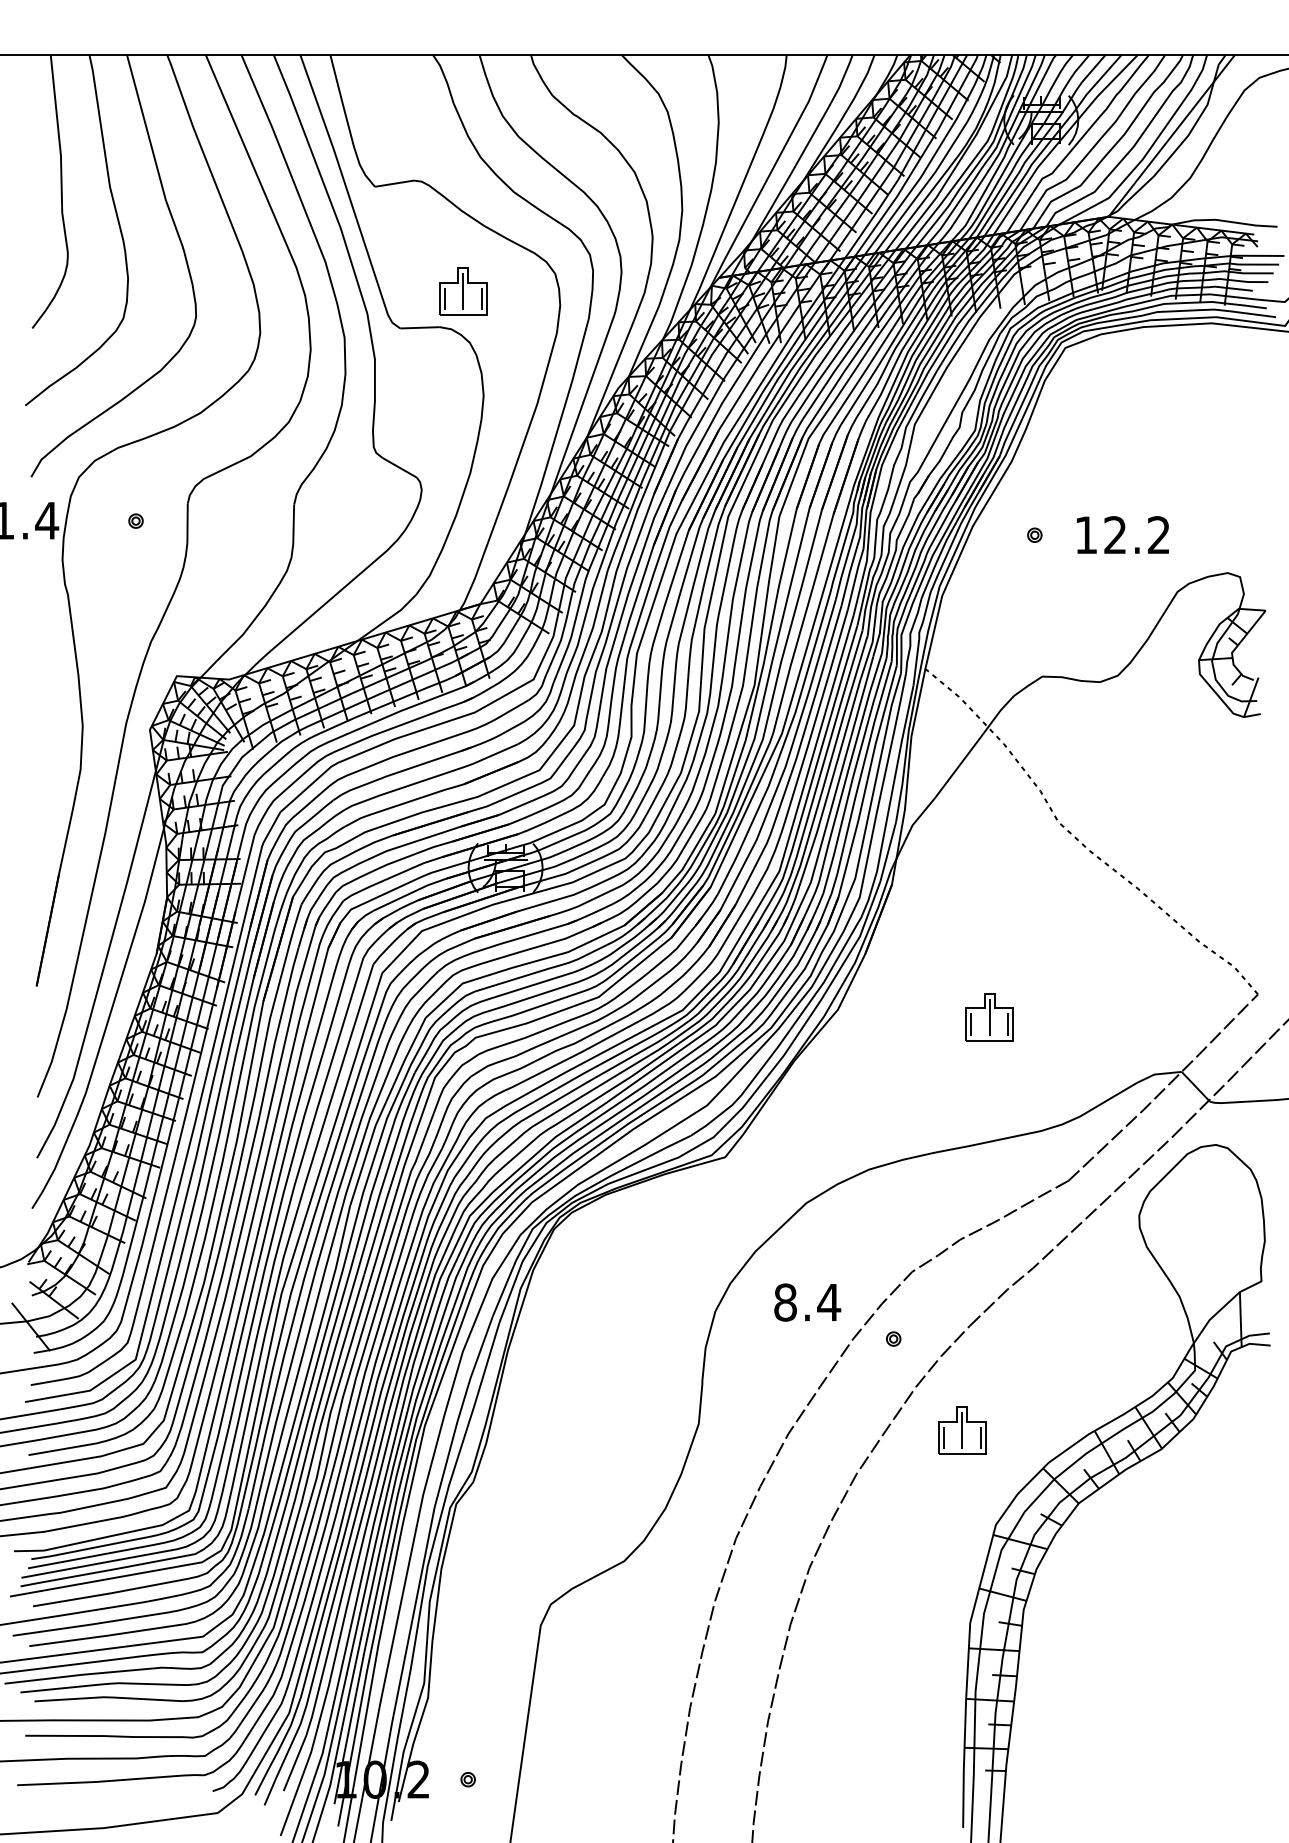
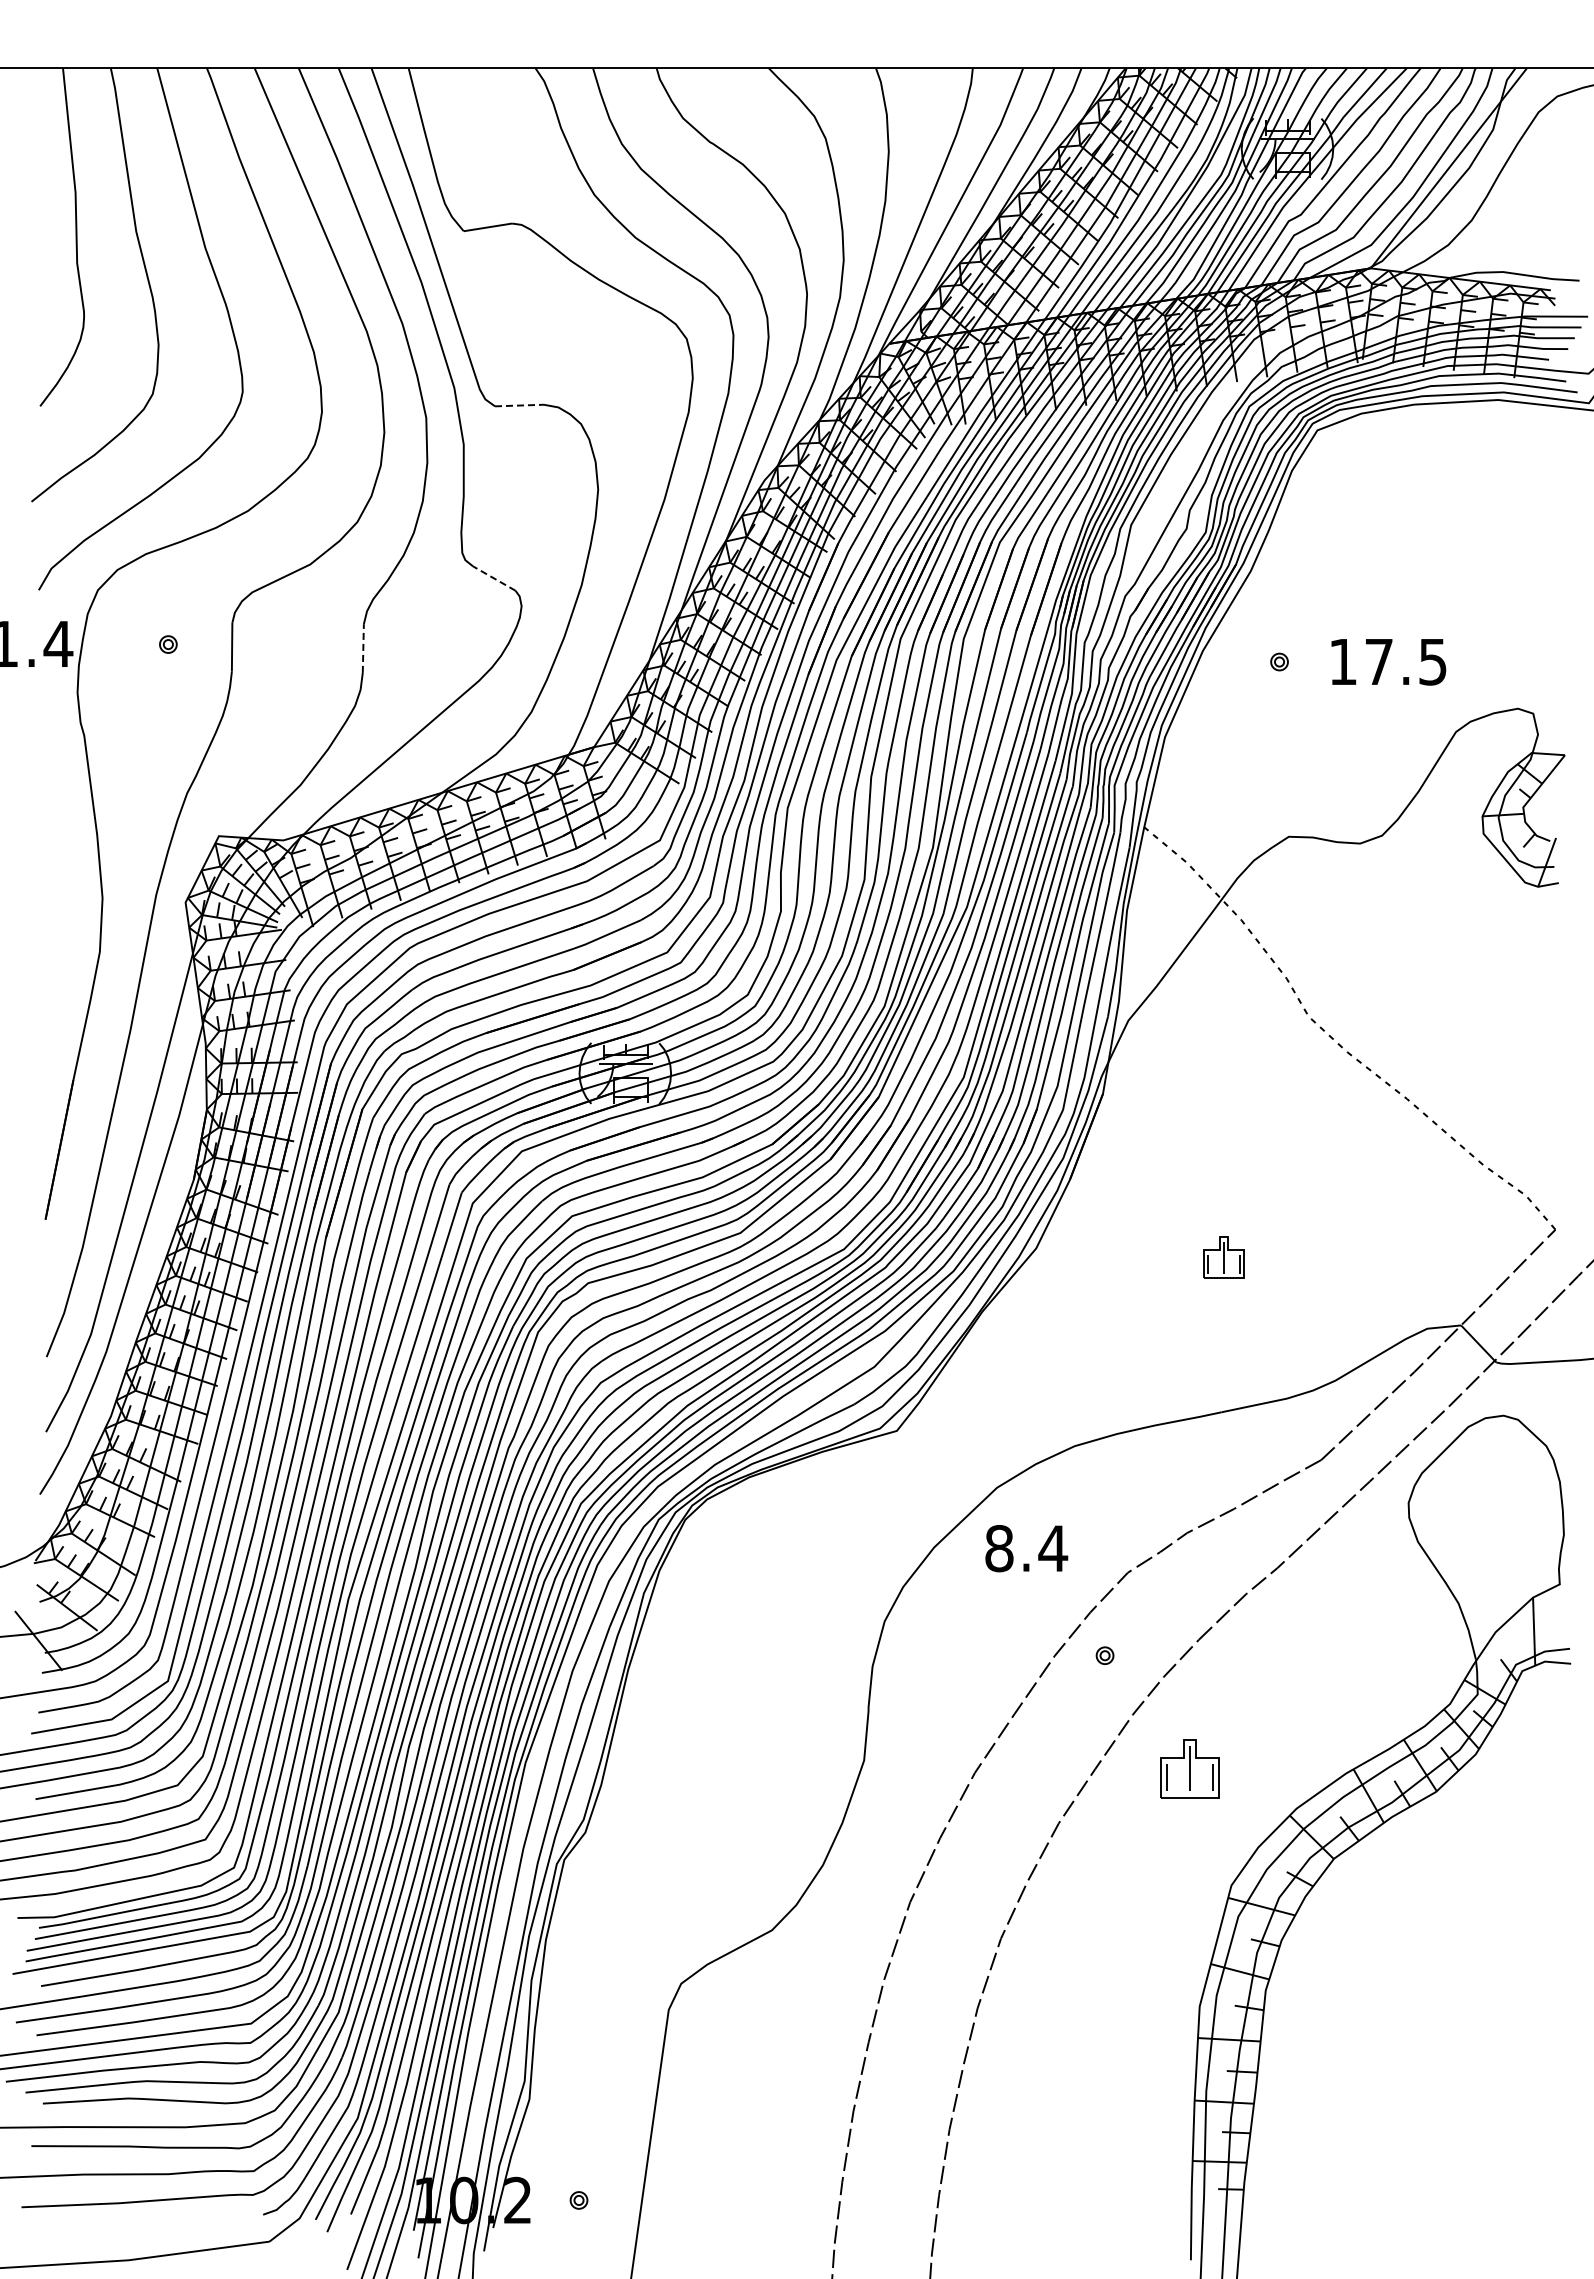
part: (462, 291) -> (572, 360), removed
line: (420, 327) -> (520, 405), solid -> dashed
line: (398, 467) -> (493, 578), solid -> dashed
line: (293, 524) -> (363, 648), solid -> dashed
text: (1136, 534) -> (1405, 661), 12.2 -> 17.5
part: (989, 1016) -> (1223, 1257), size x0.7
text: (807, 1302) -> (1026, 1548), moved

